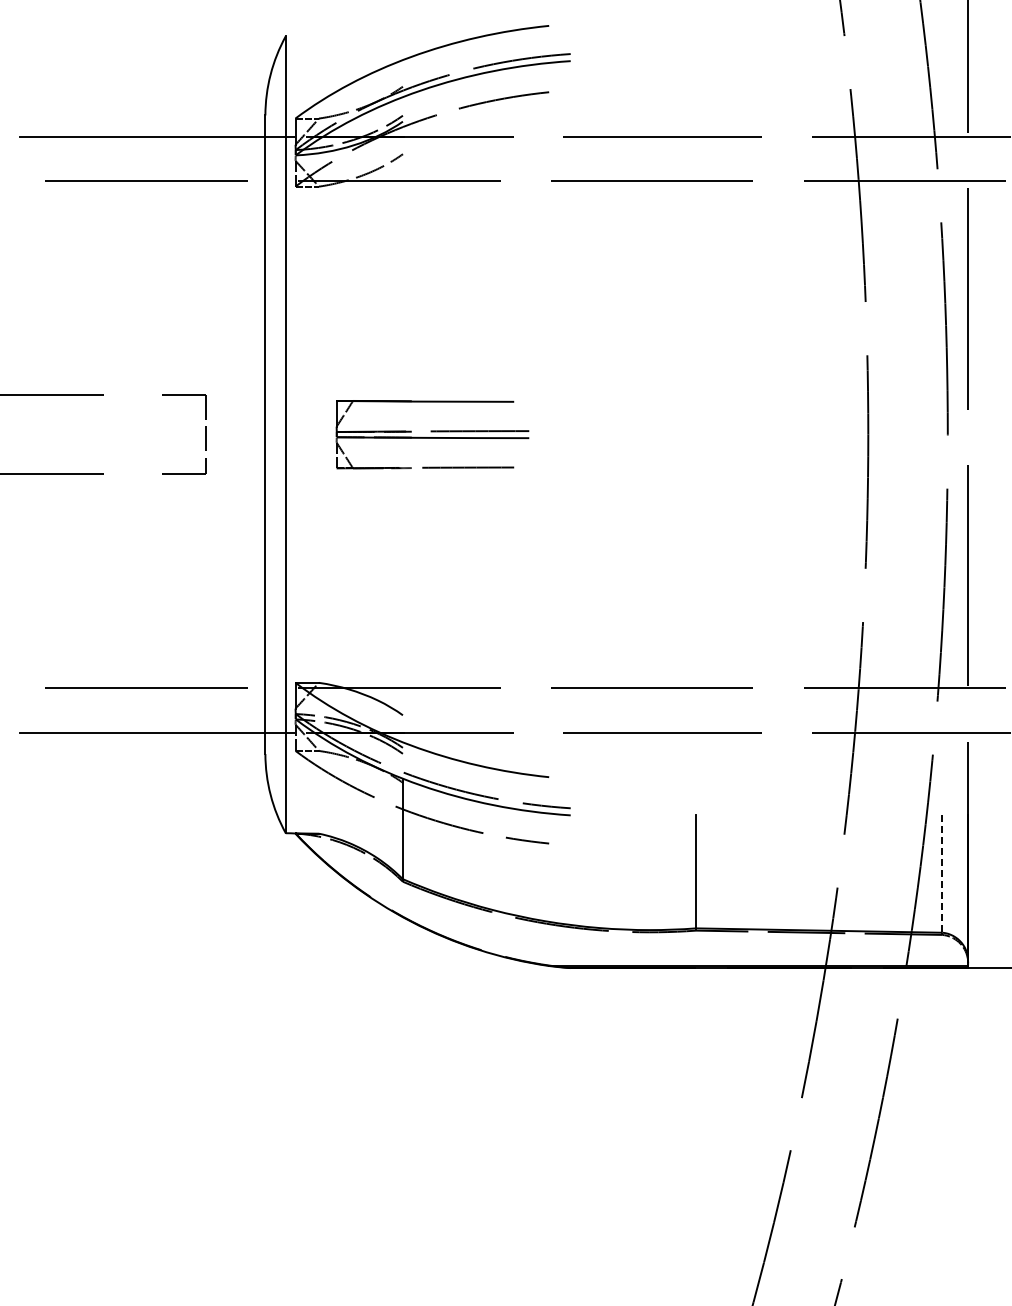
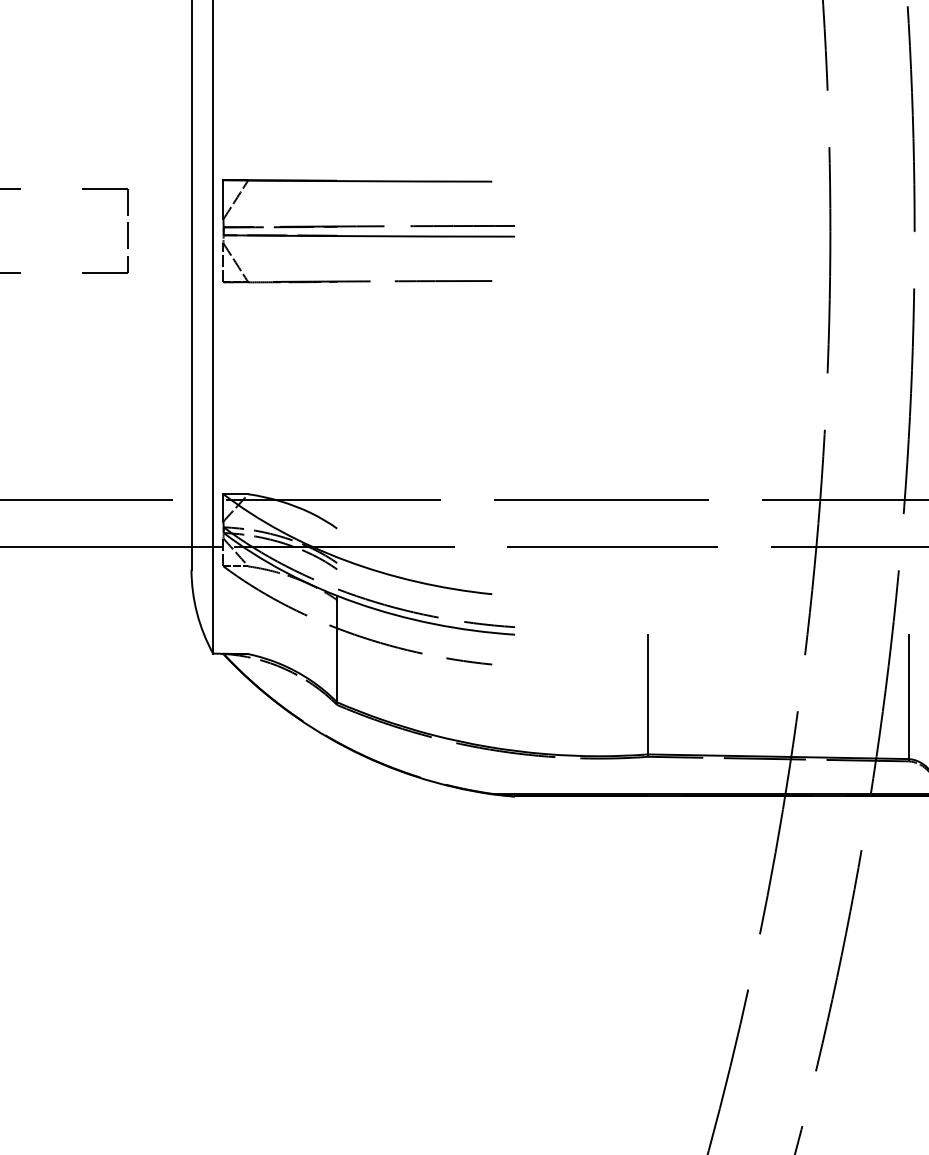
part: (432, 434) -> (368, 231), size x1.43
line: (942, 874) -> (909, 697), dashed -> solid

